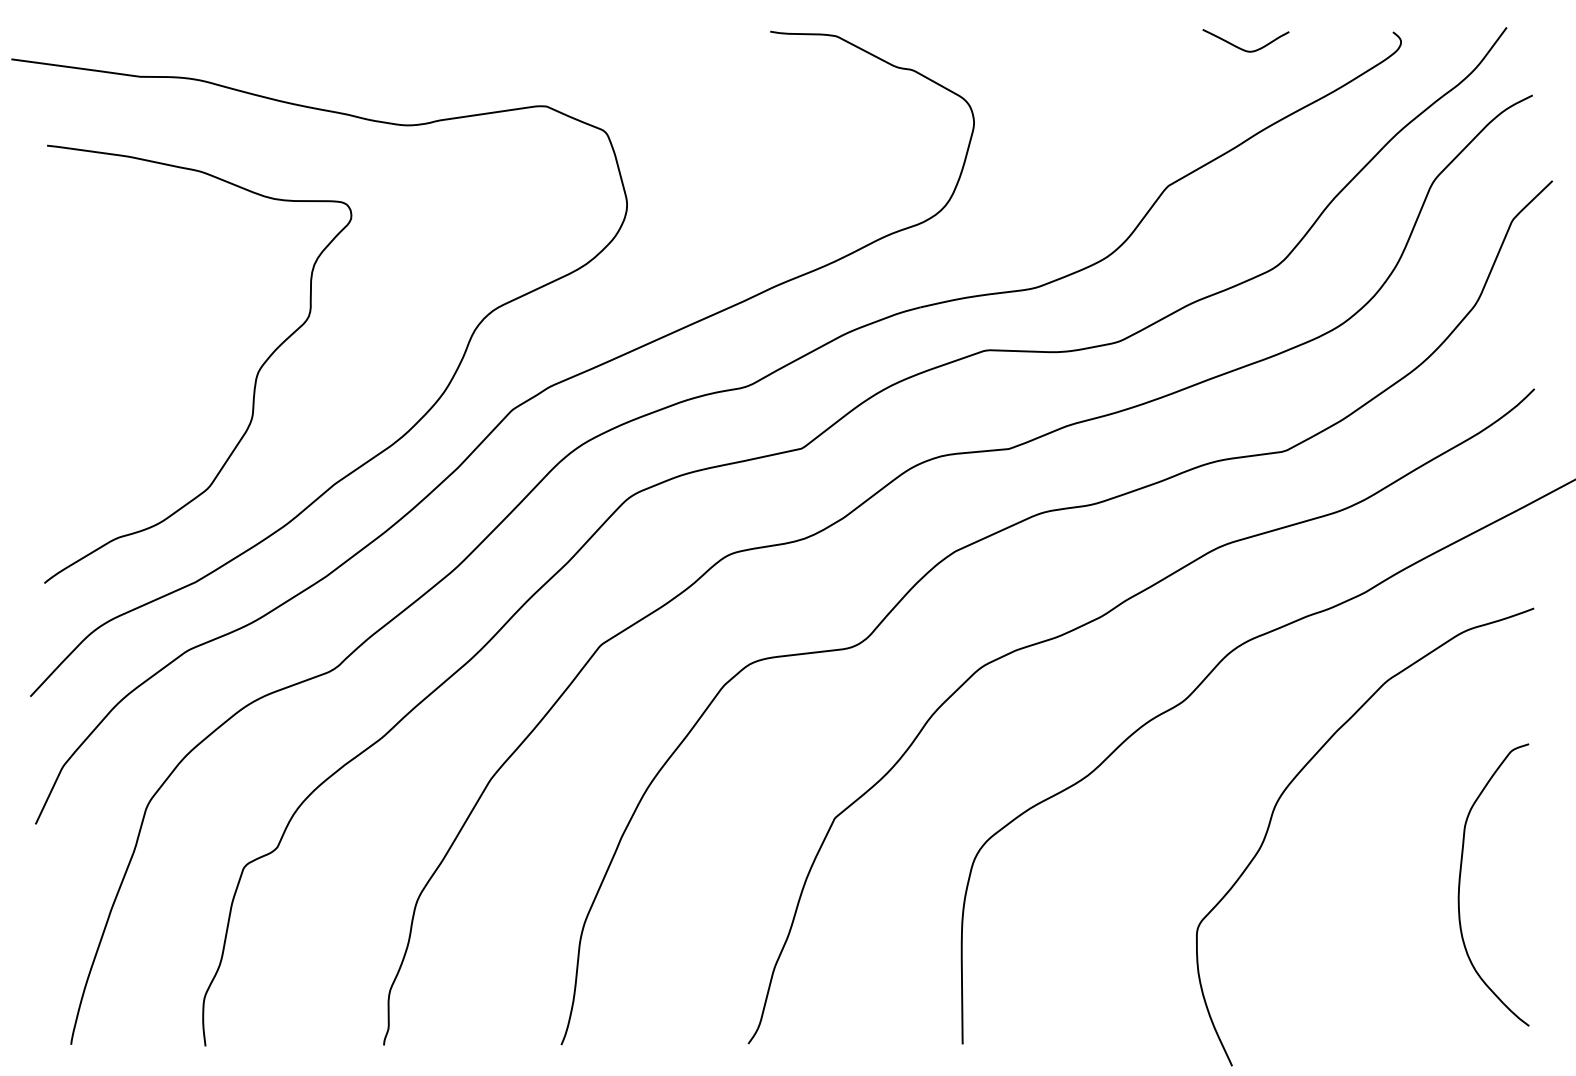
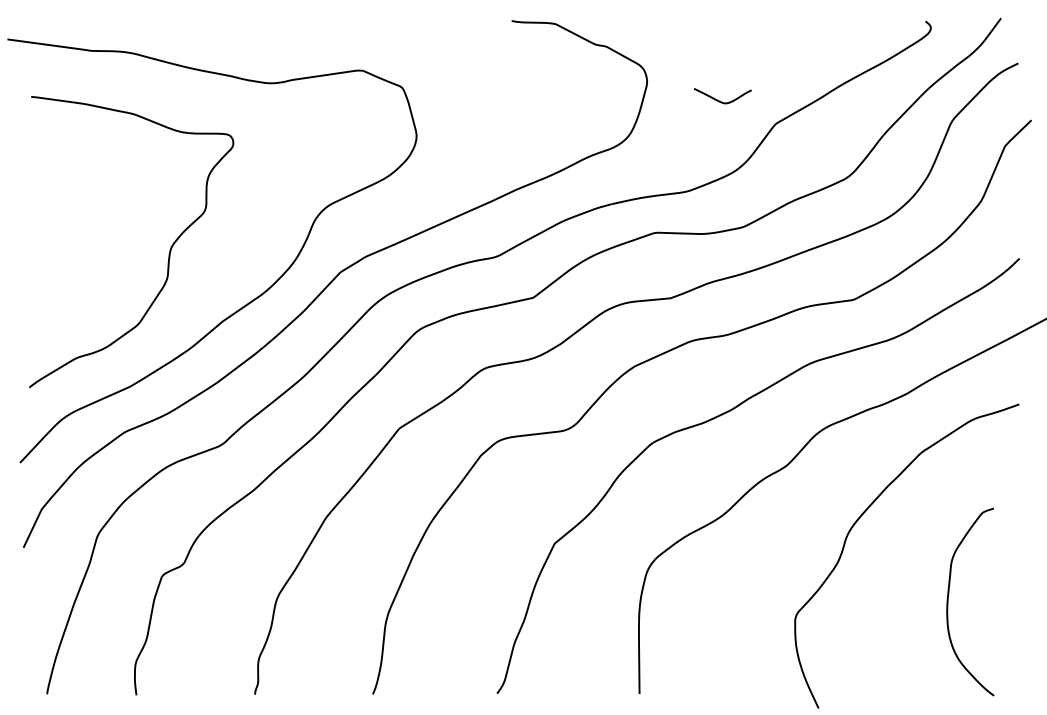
curve: (1240, 47) -> (719, 100), moved
curve: (1460, 884) -> (948, 601), moved

